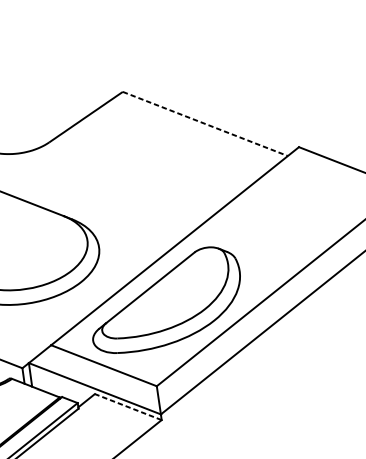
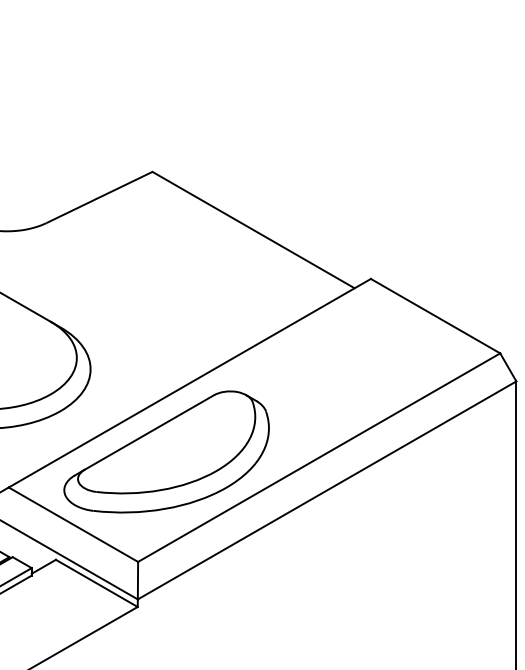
line: (205, 124) -> (253, 230), dashed -> solid
line: (128, 407) -> (96, 583), dashed -> solid

